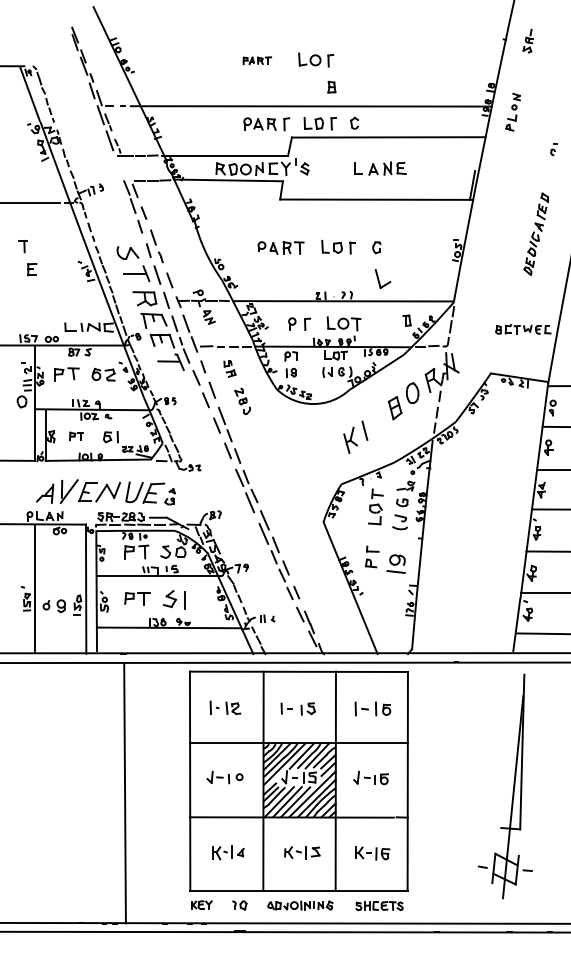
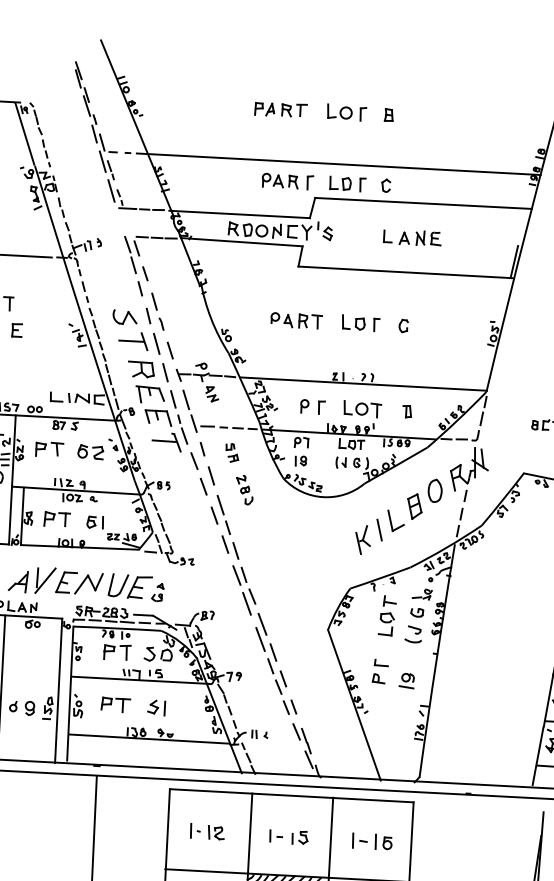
part: (257, 60) -> (281, 109), size x1.67
part: (331, 86) -> (388, 114), moved
part: (382, 278) -> (395, 520), moved
part: (406, 320) -> (406, 411), moved
part: (76, 436) -> (56, 519), size x1.67
part: (396, 563) -> (407, 680), size x0.71
part: (174, 599) -> (156, 707), size x0.71

